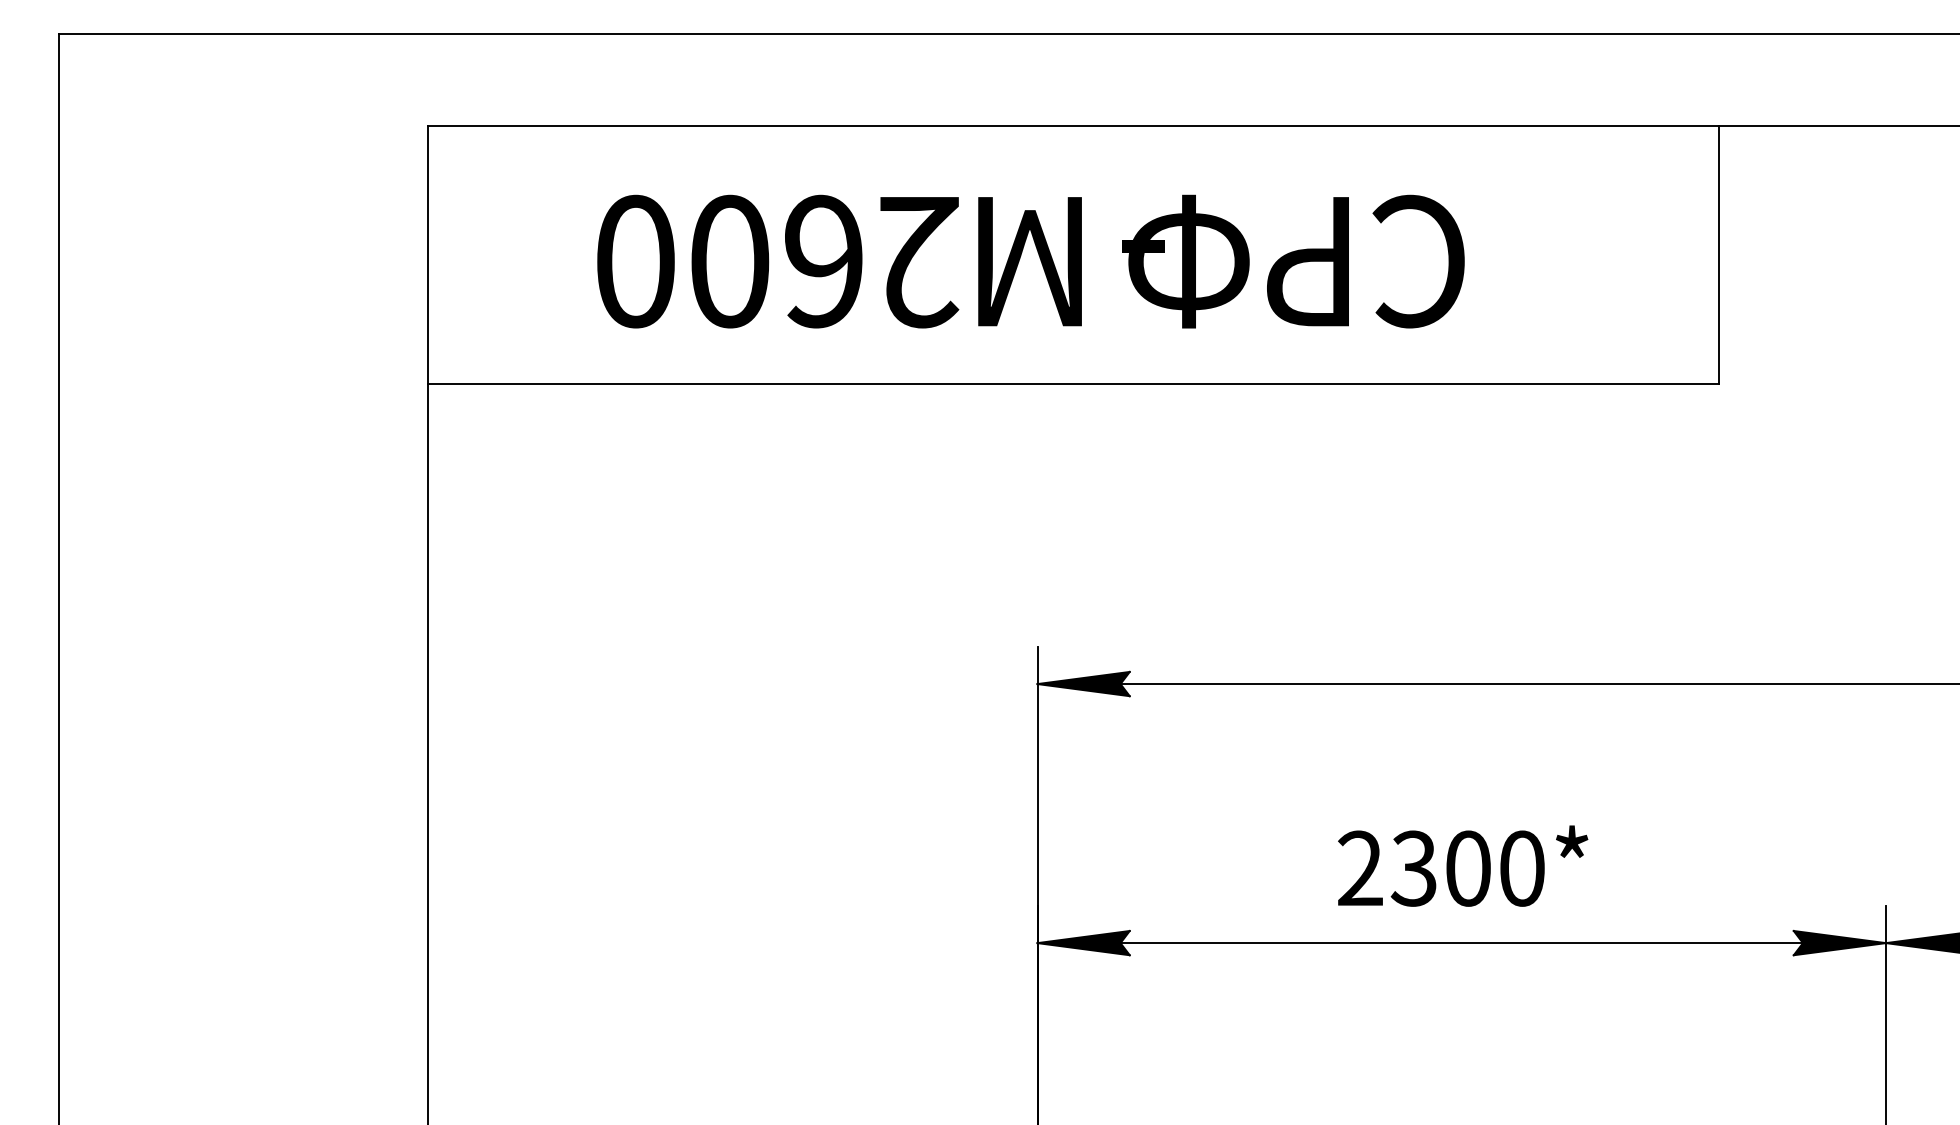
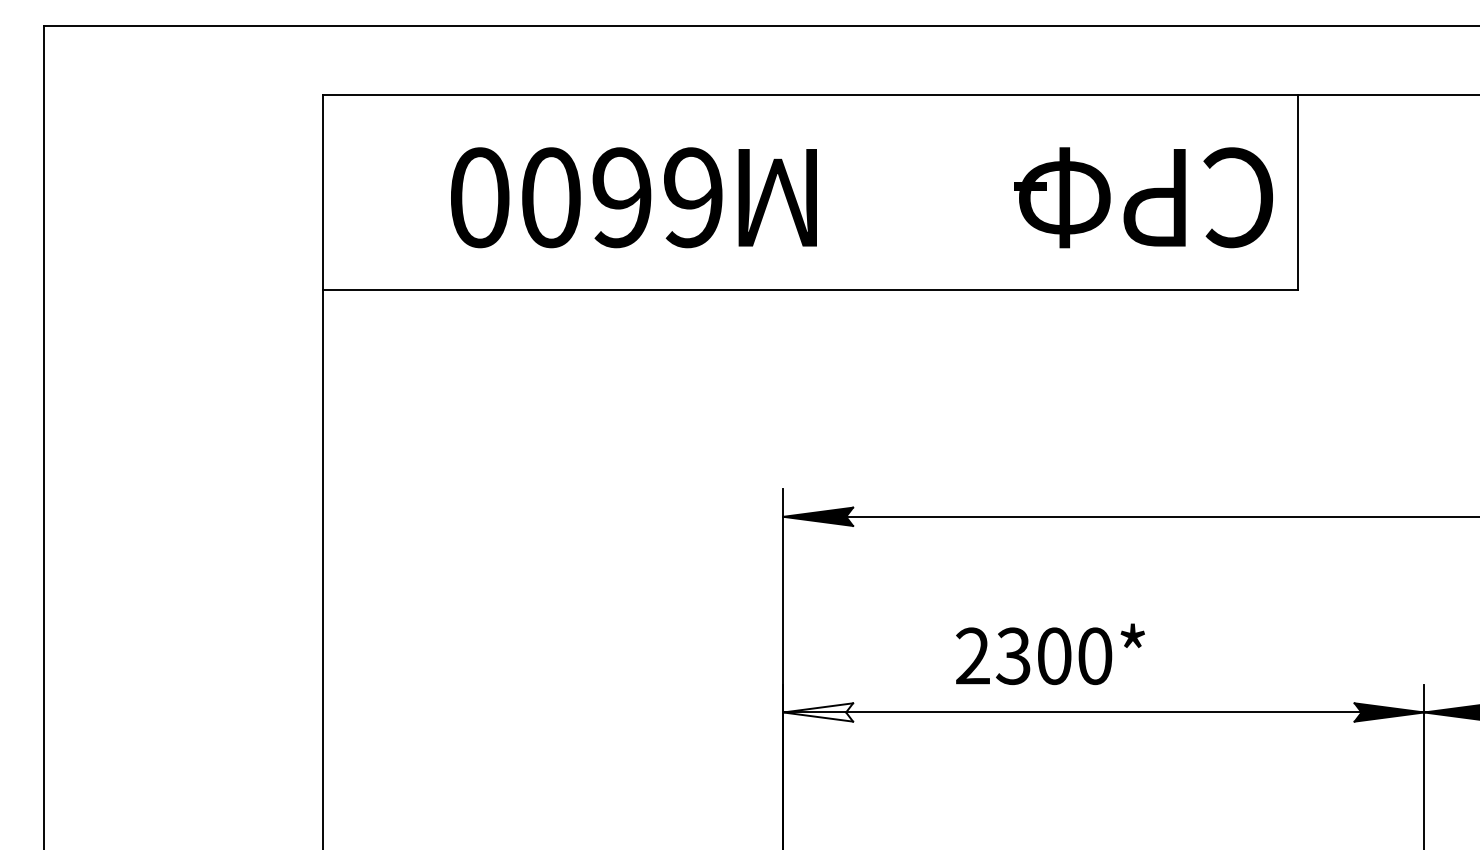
text: (919, 261) -> (694, 197), 2600 -> 6600
text: (1293, 261) -> (1143, 197), moved
text: (1463, 865) -> (1050, 653), moved
fill: (1083, 942) -> (818, 712), removed

